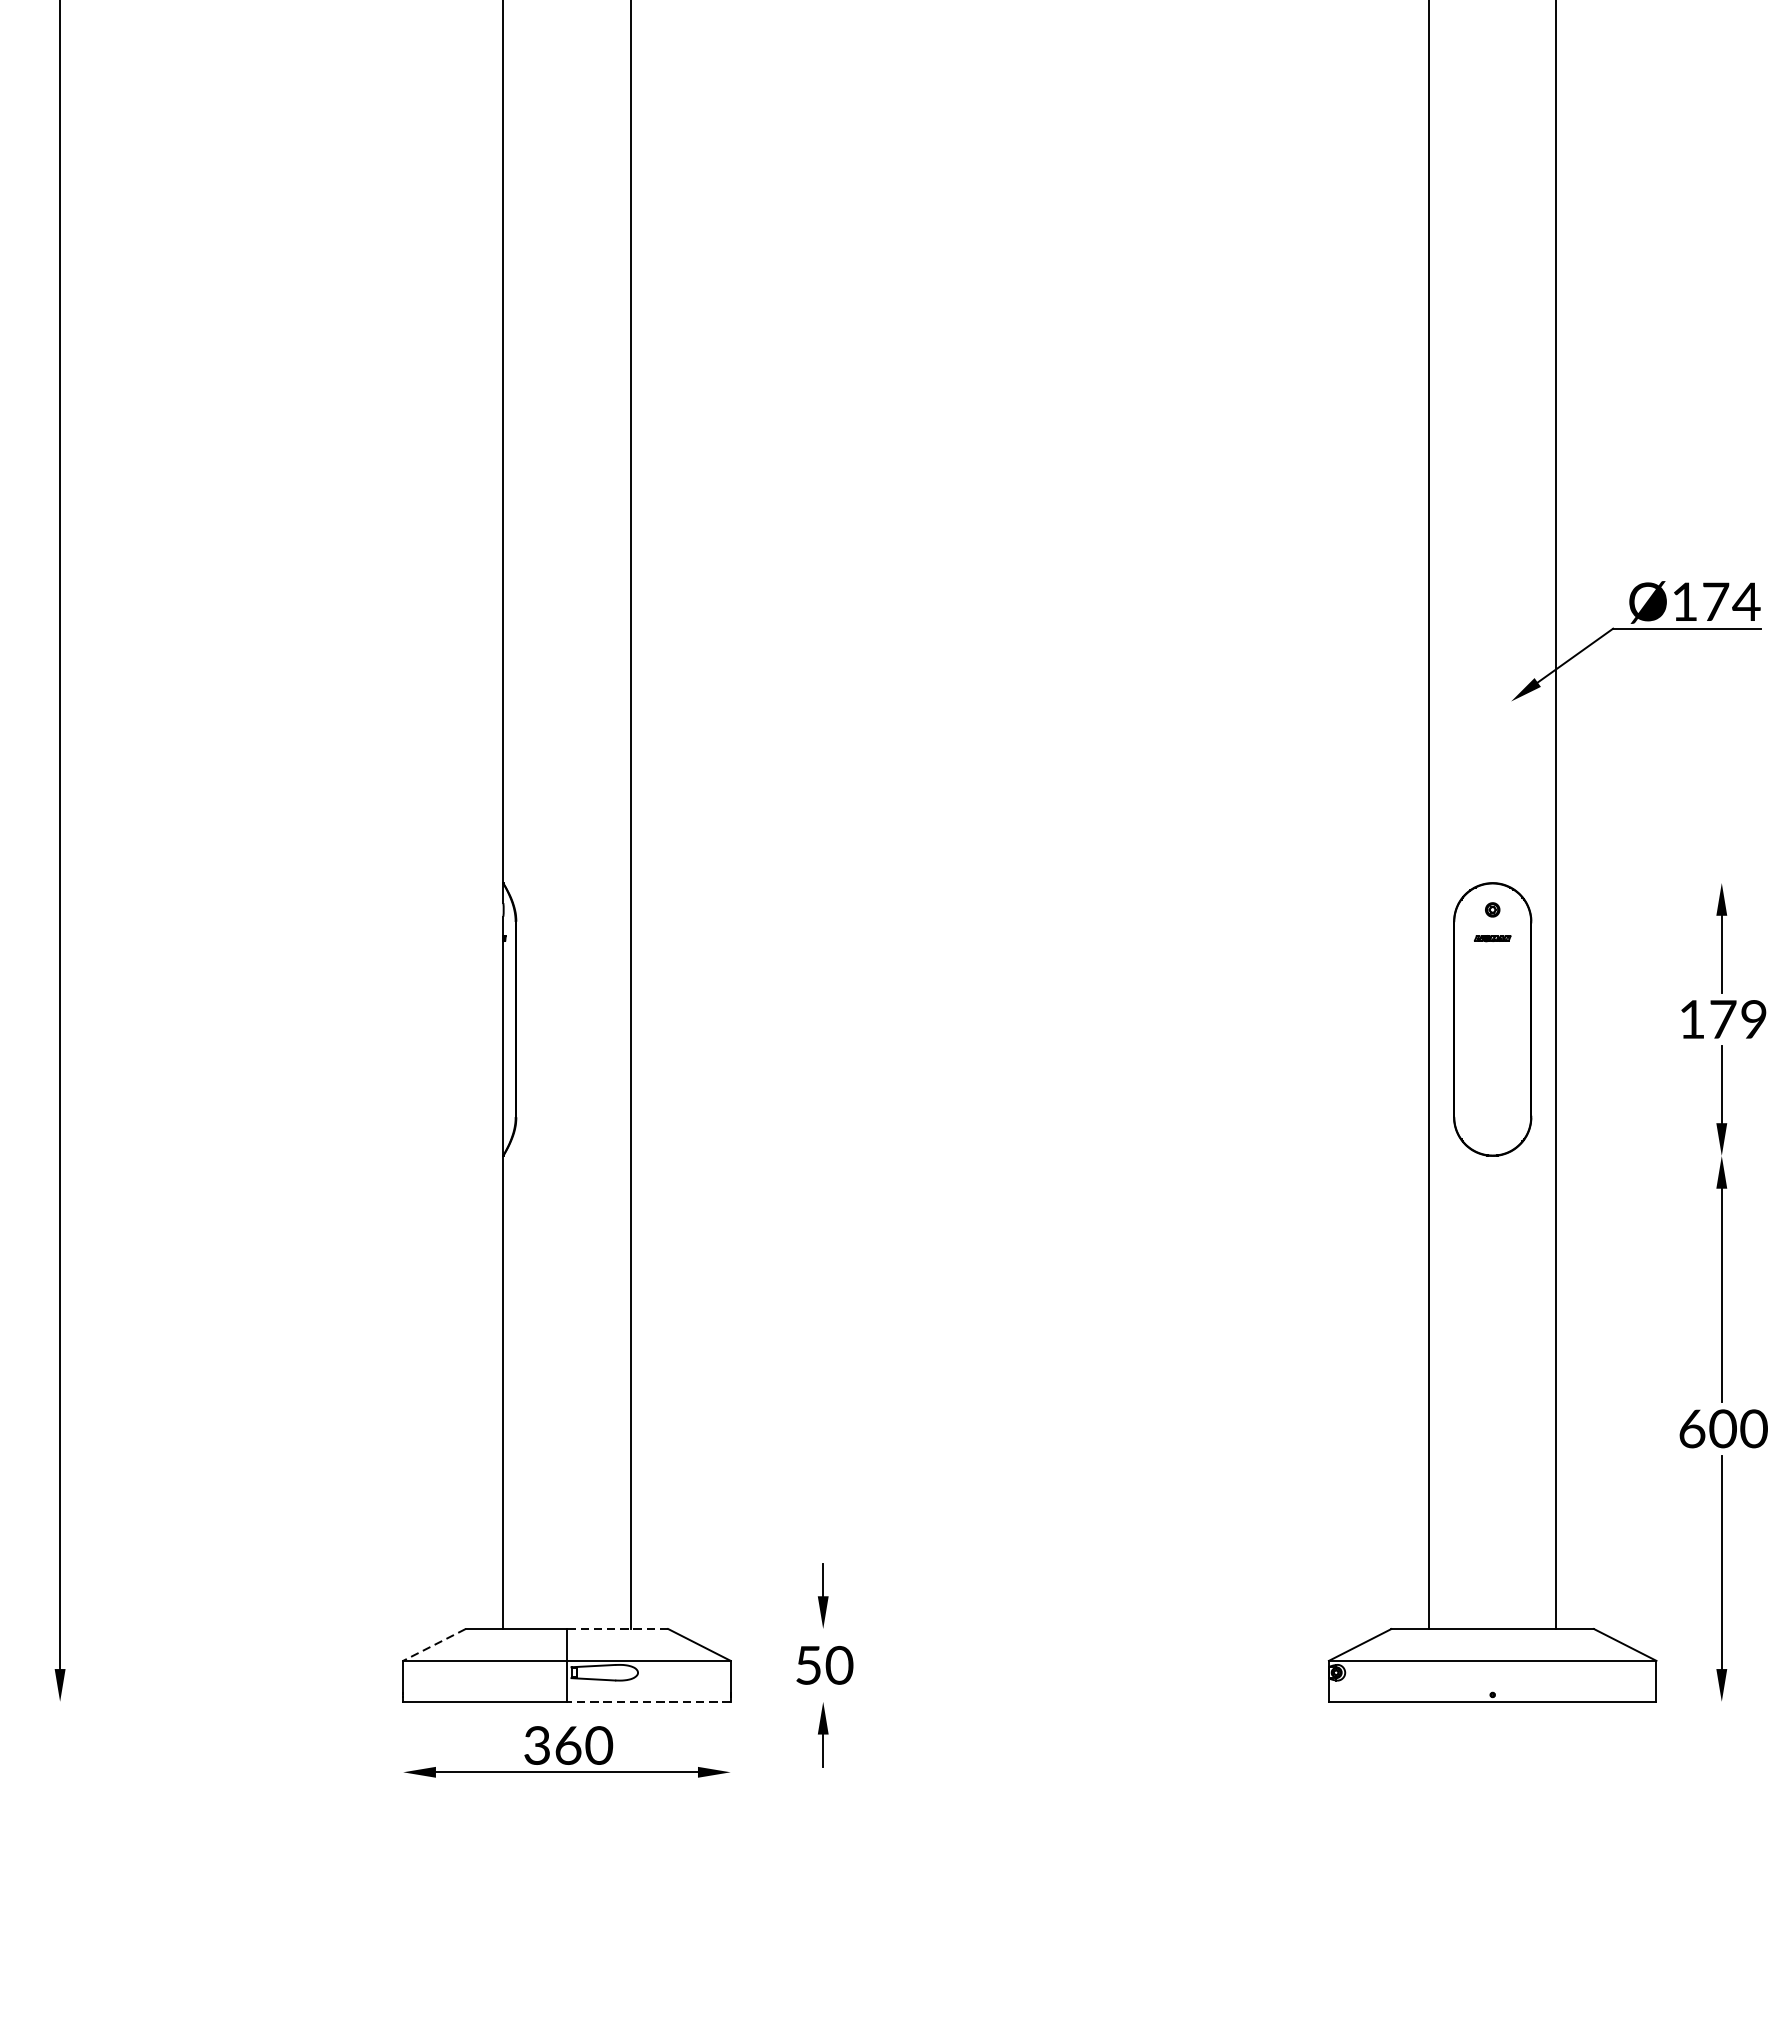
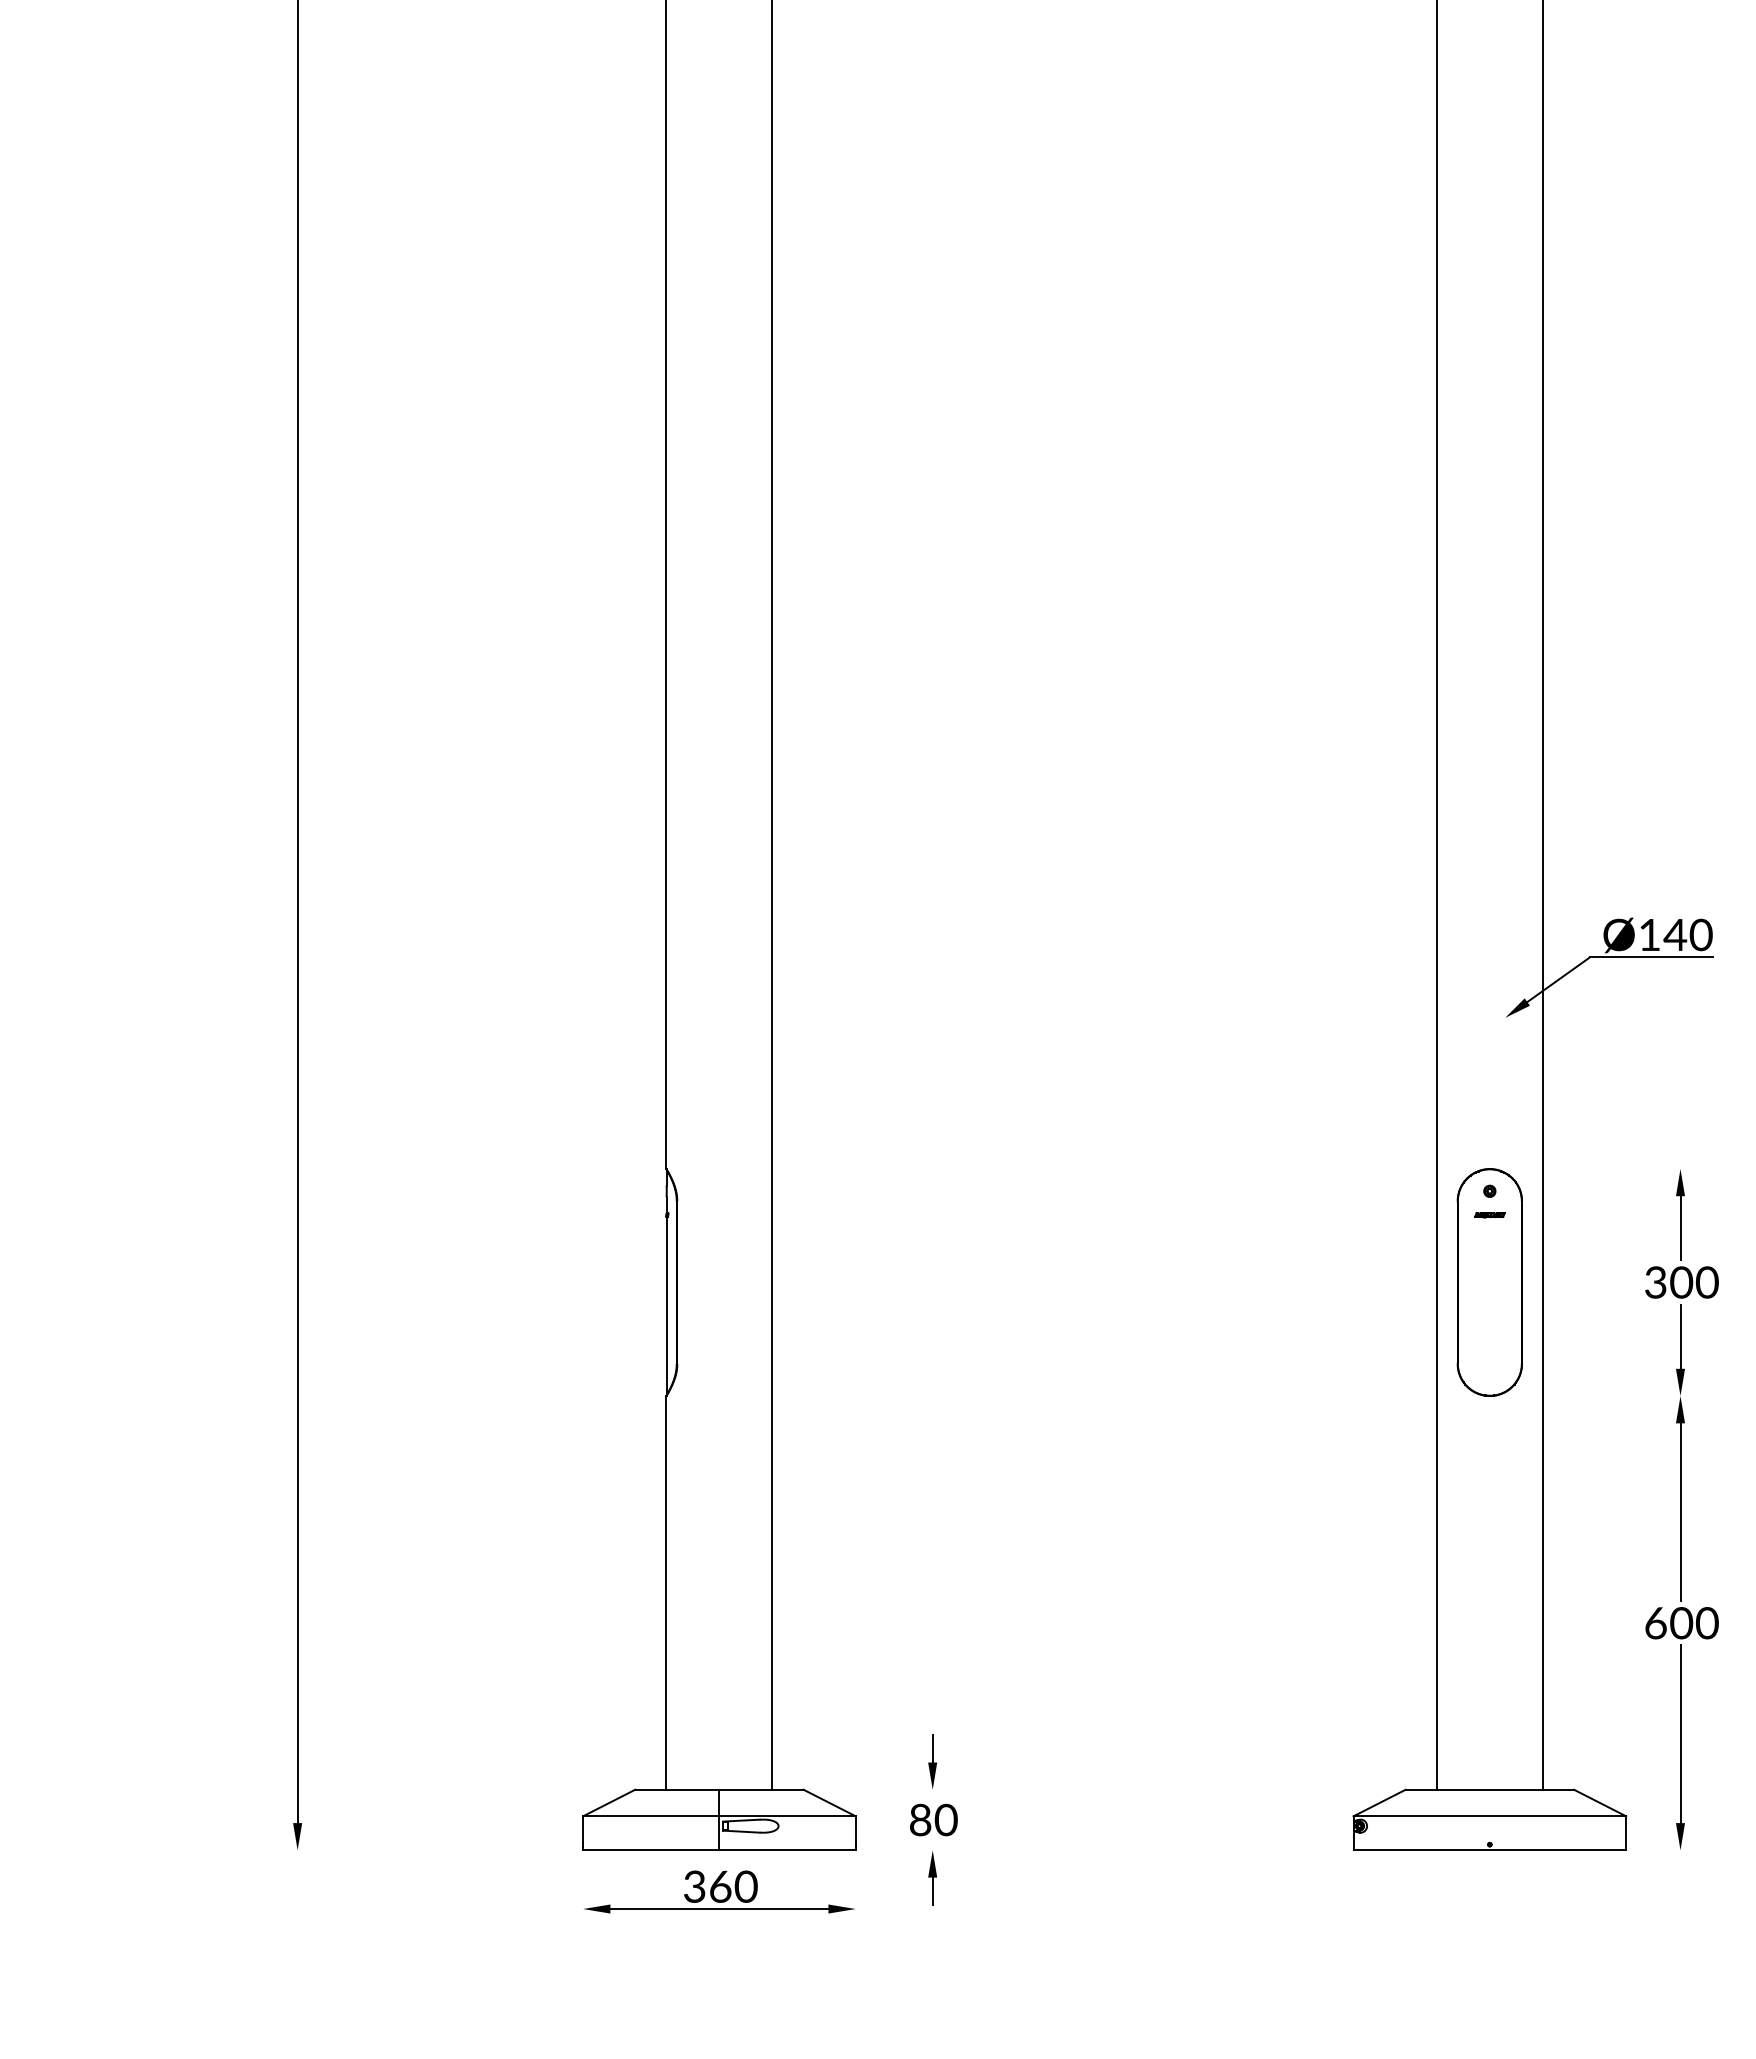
text: (1730, 601) -> (1687, 934), Ø174 -> Ø140
text: (1722, 1019) -> (1681, 1282), 179 -> 300
line: (617, 1628) -> (761, 1789), dashed -> solid
line: (433, 1645) -> (608, 1803), dashed -> solid
text: (808, 1664) -> (920, 1819), 50 -> 80
line: (648, 1701) -> (787, 1850), dashed -> solid

